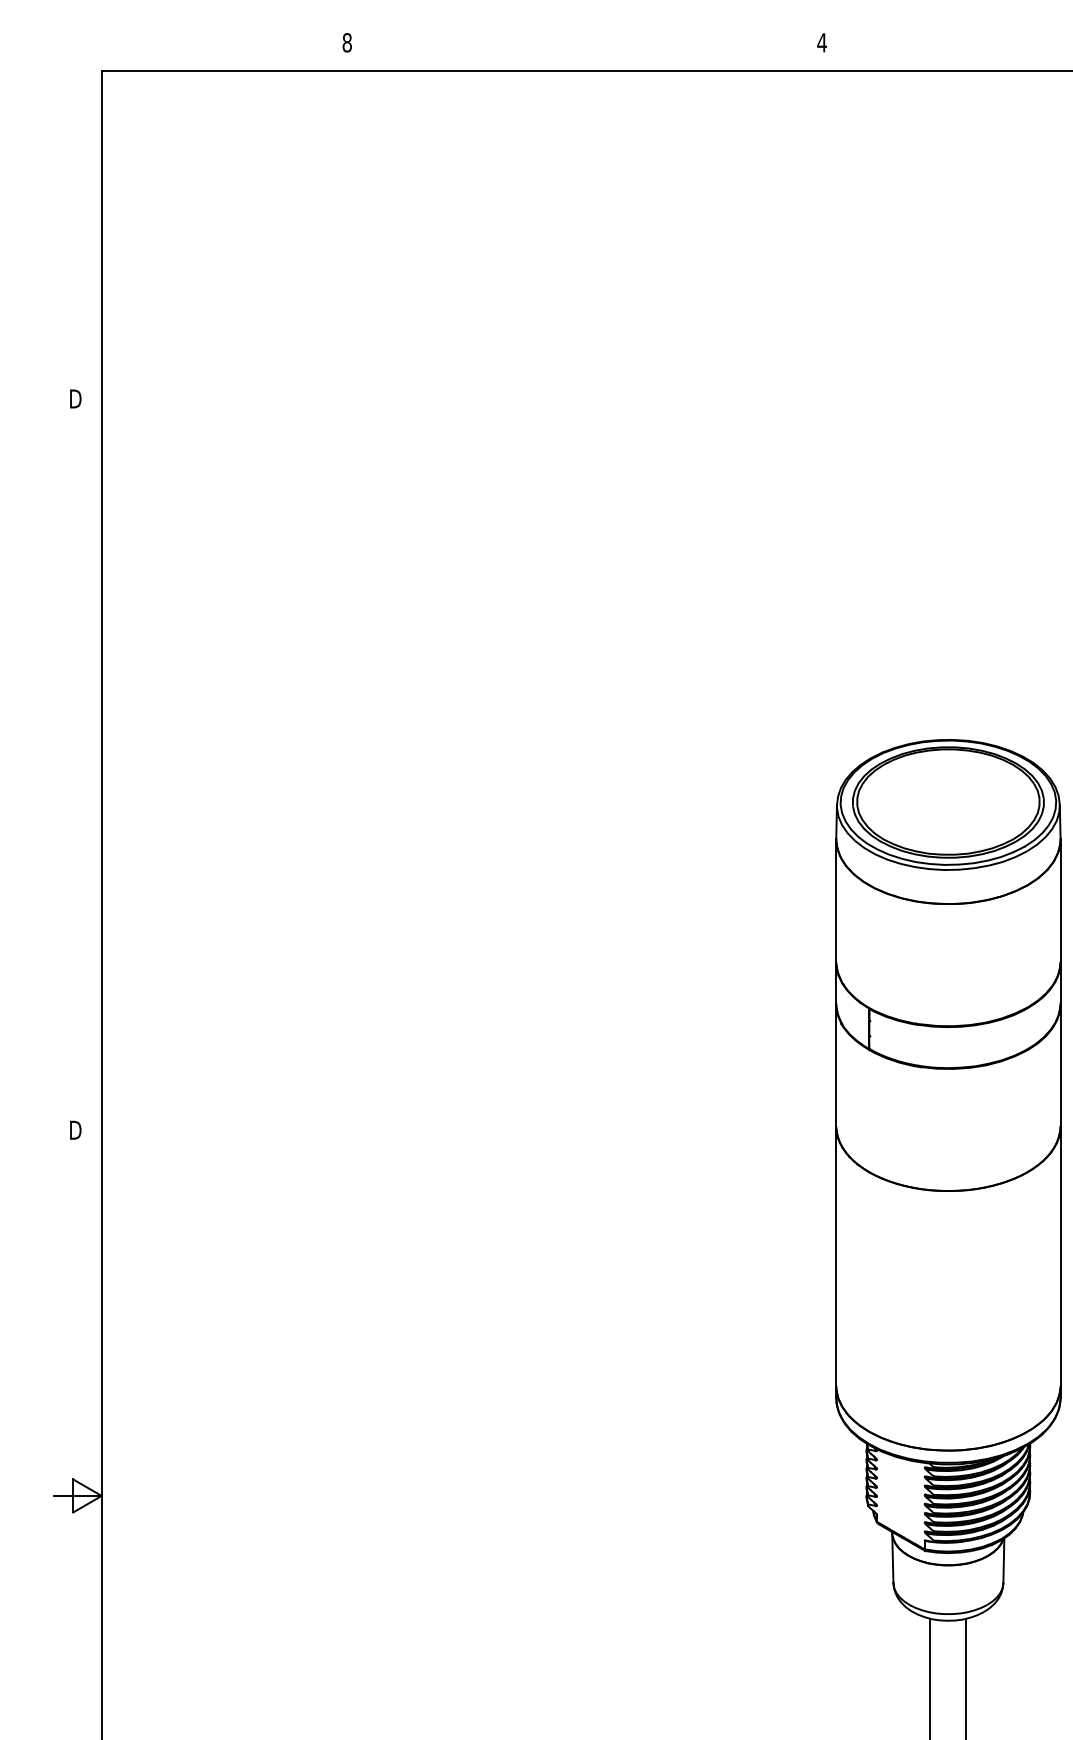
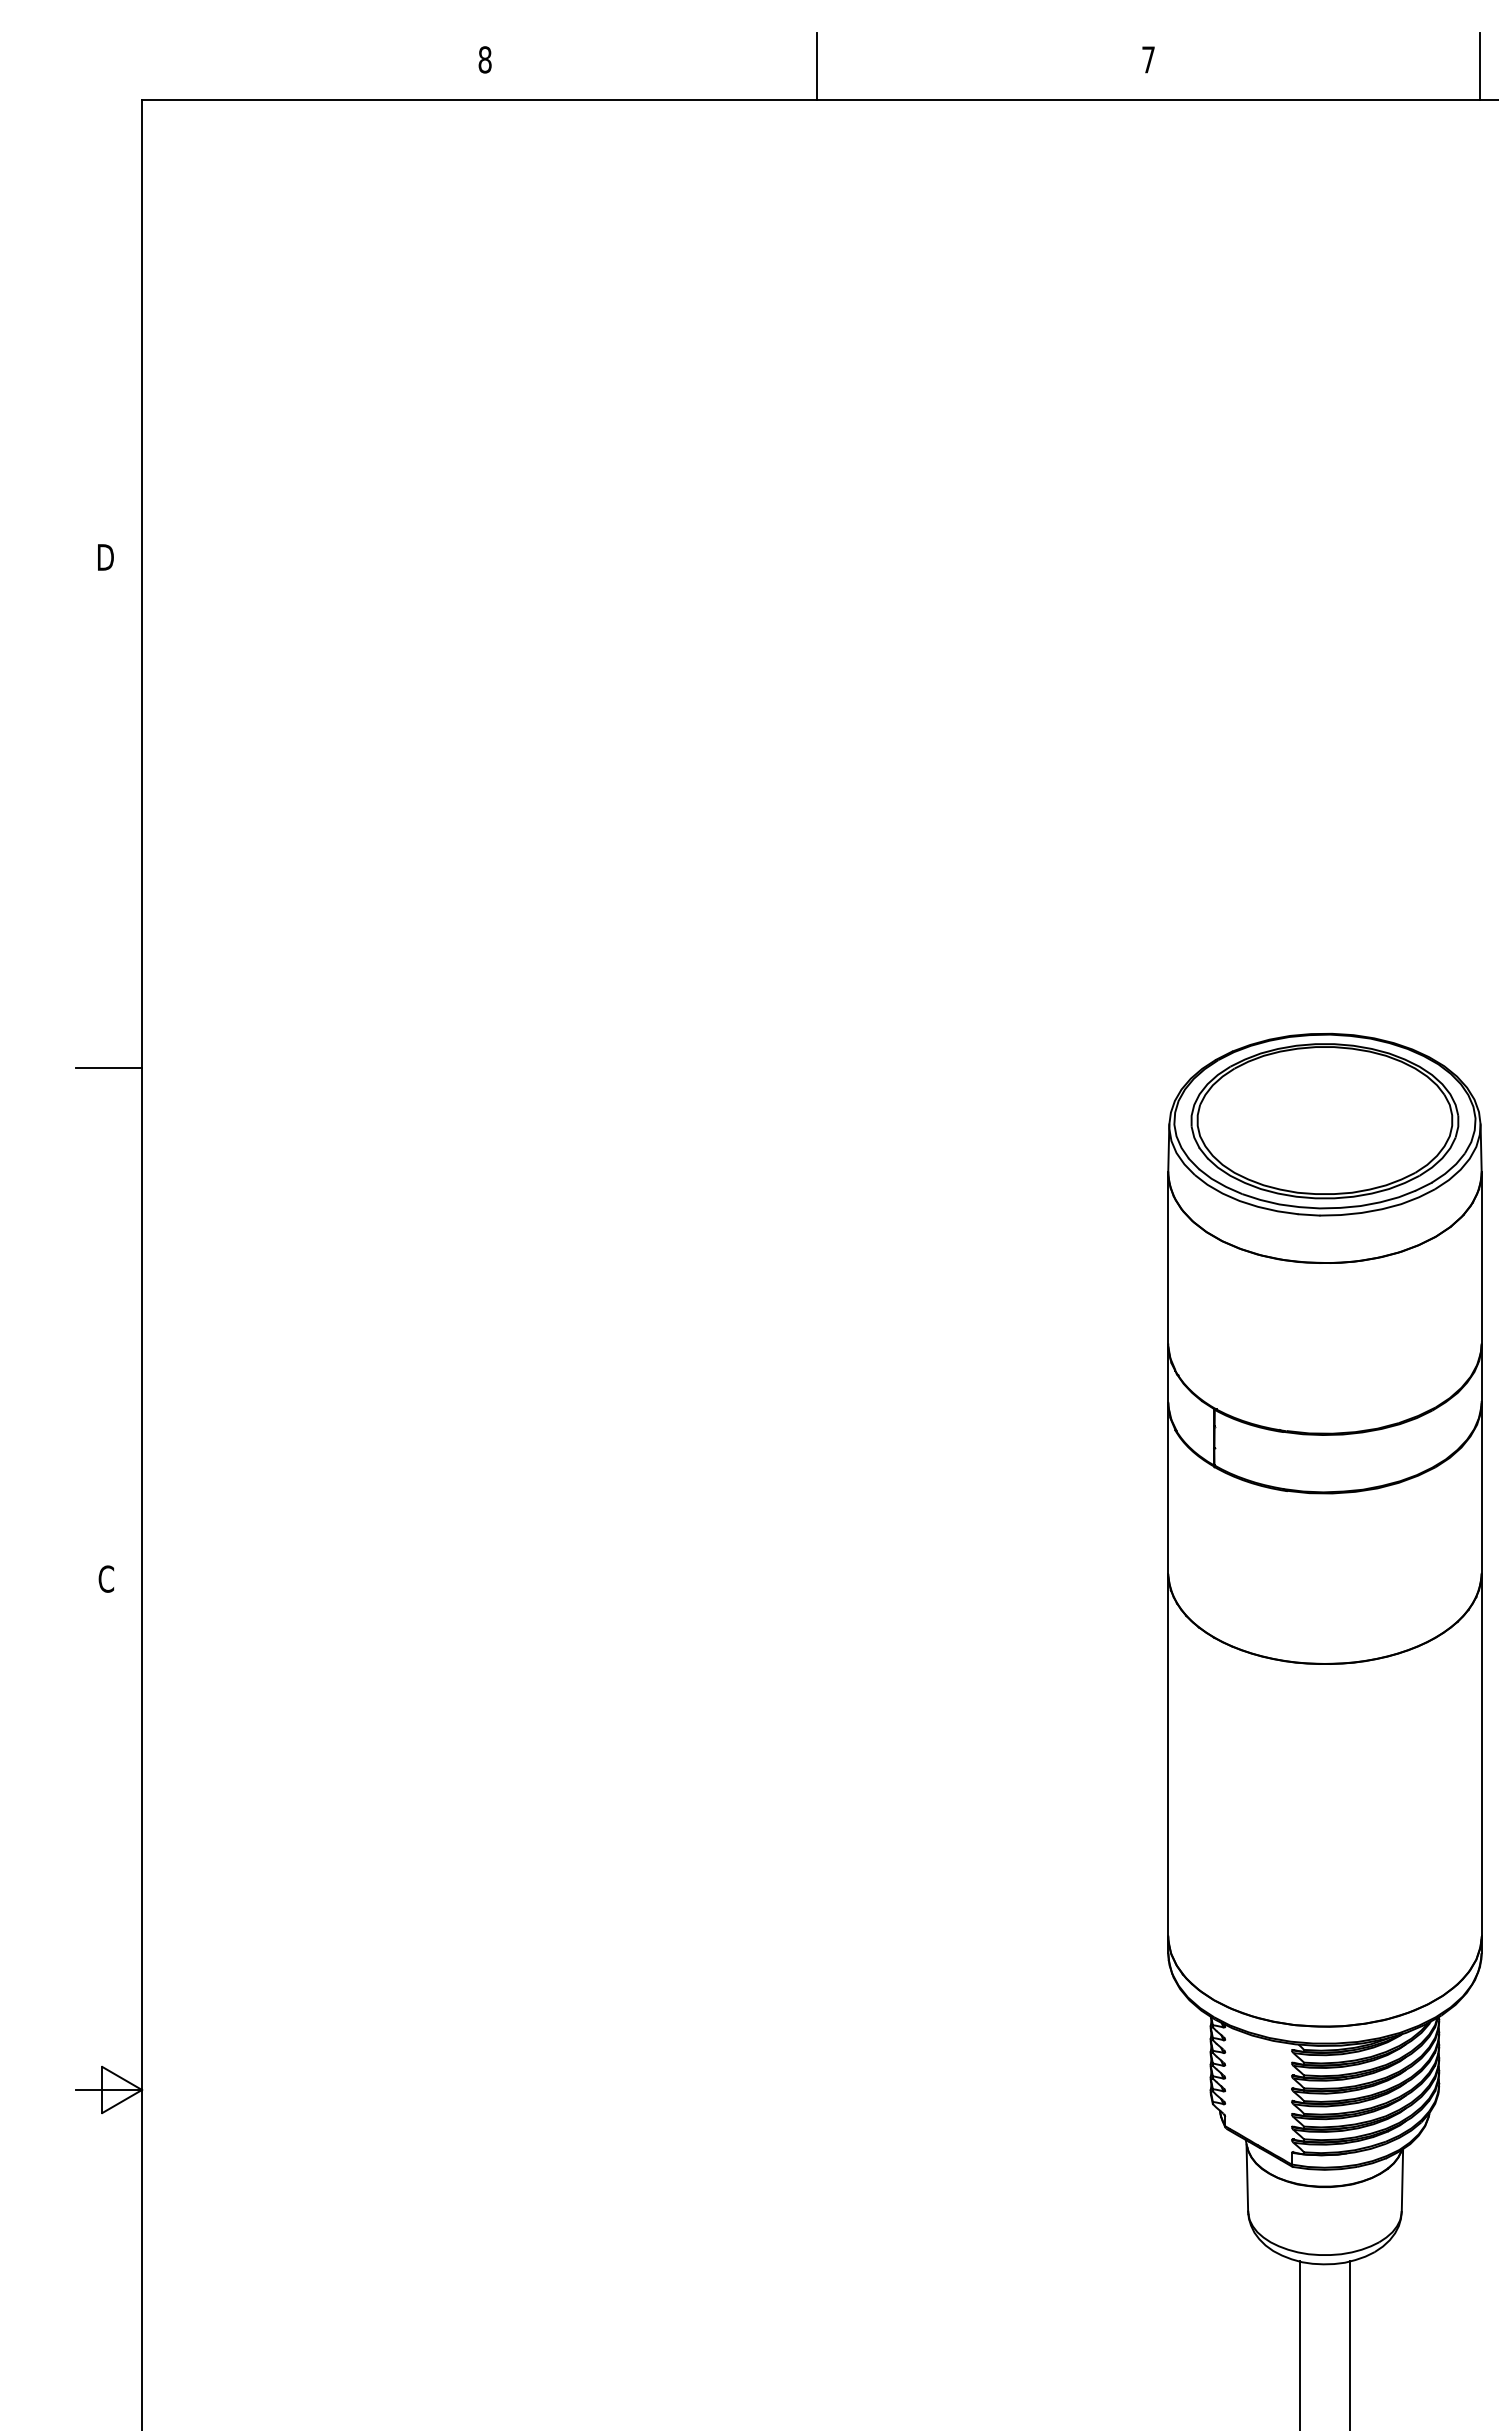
text: (822, 42) -> (1148, 59), 4 -> 7
line: (584, 47) -> (816, 66), added
line: (1059, 47) -> (1480, 66), added
line: (77, 764) -> (108, 1068), added
text: (76, 1129) -> (106, 1578), D -> C

